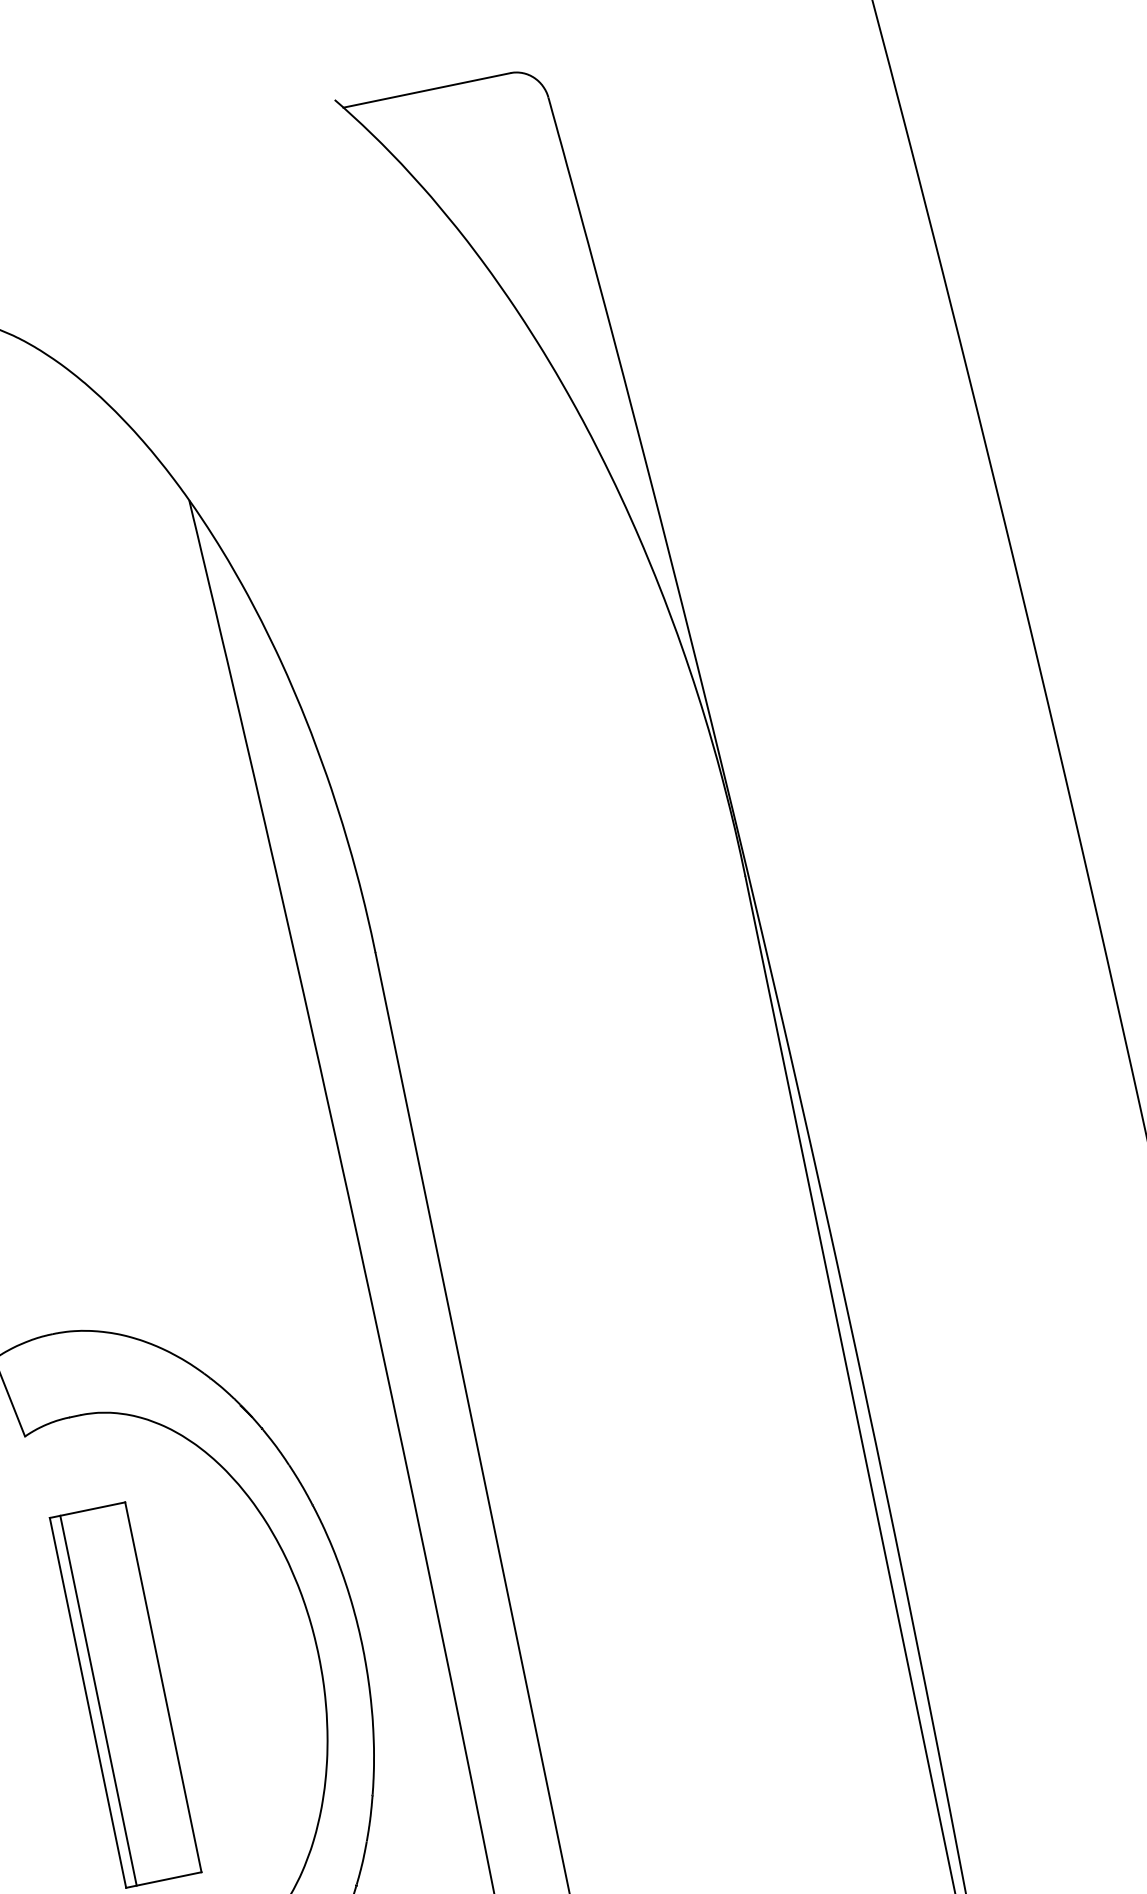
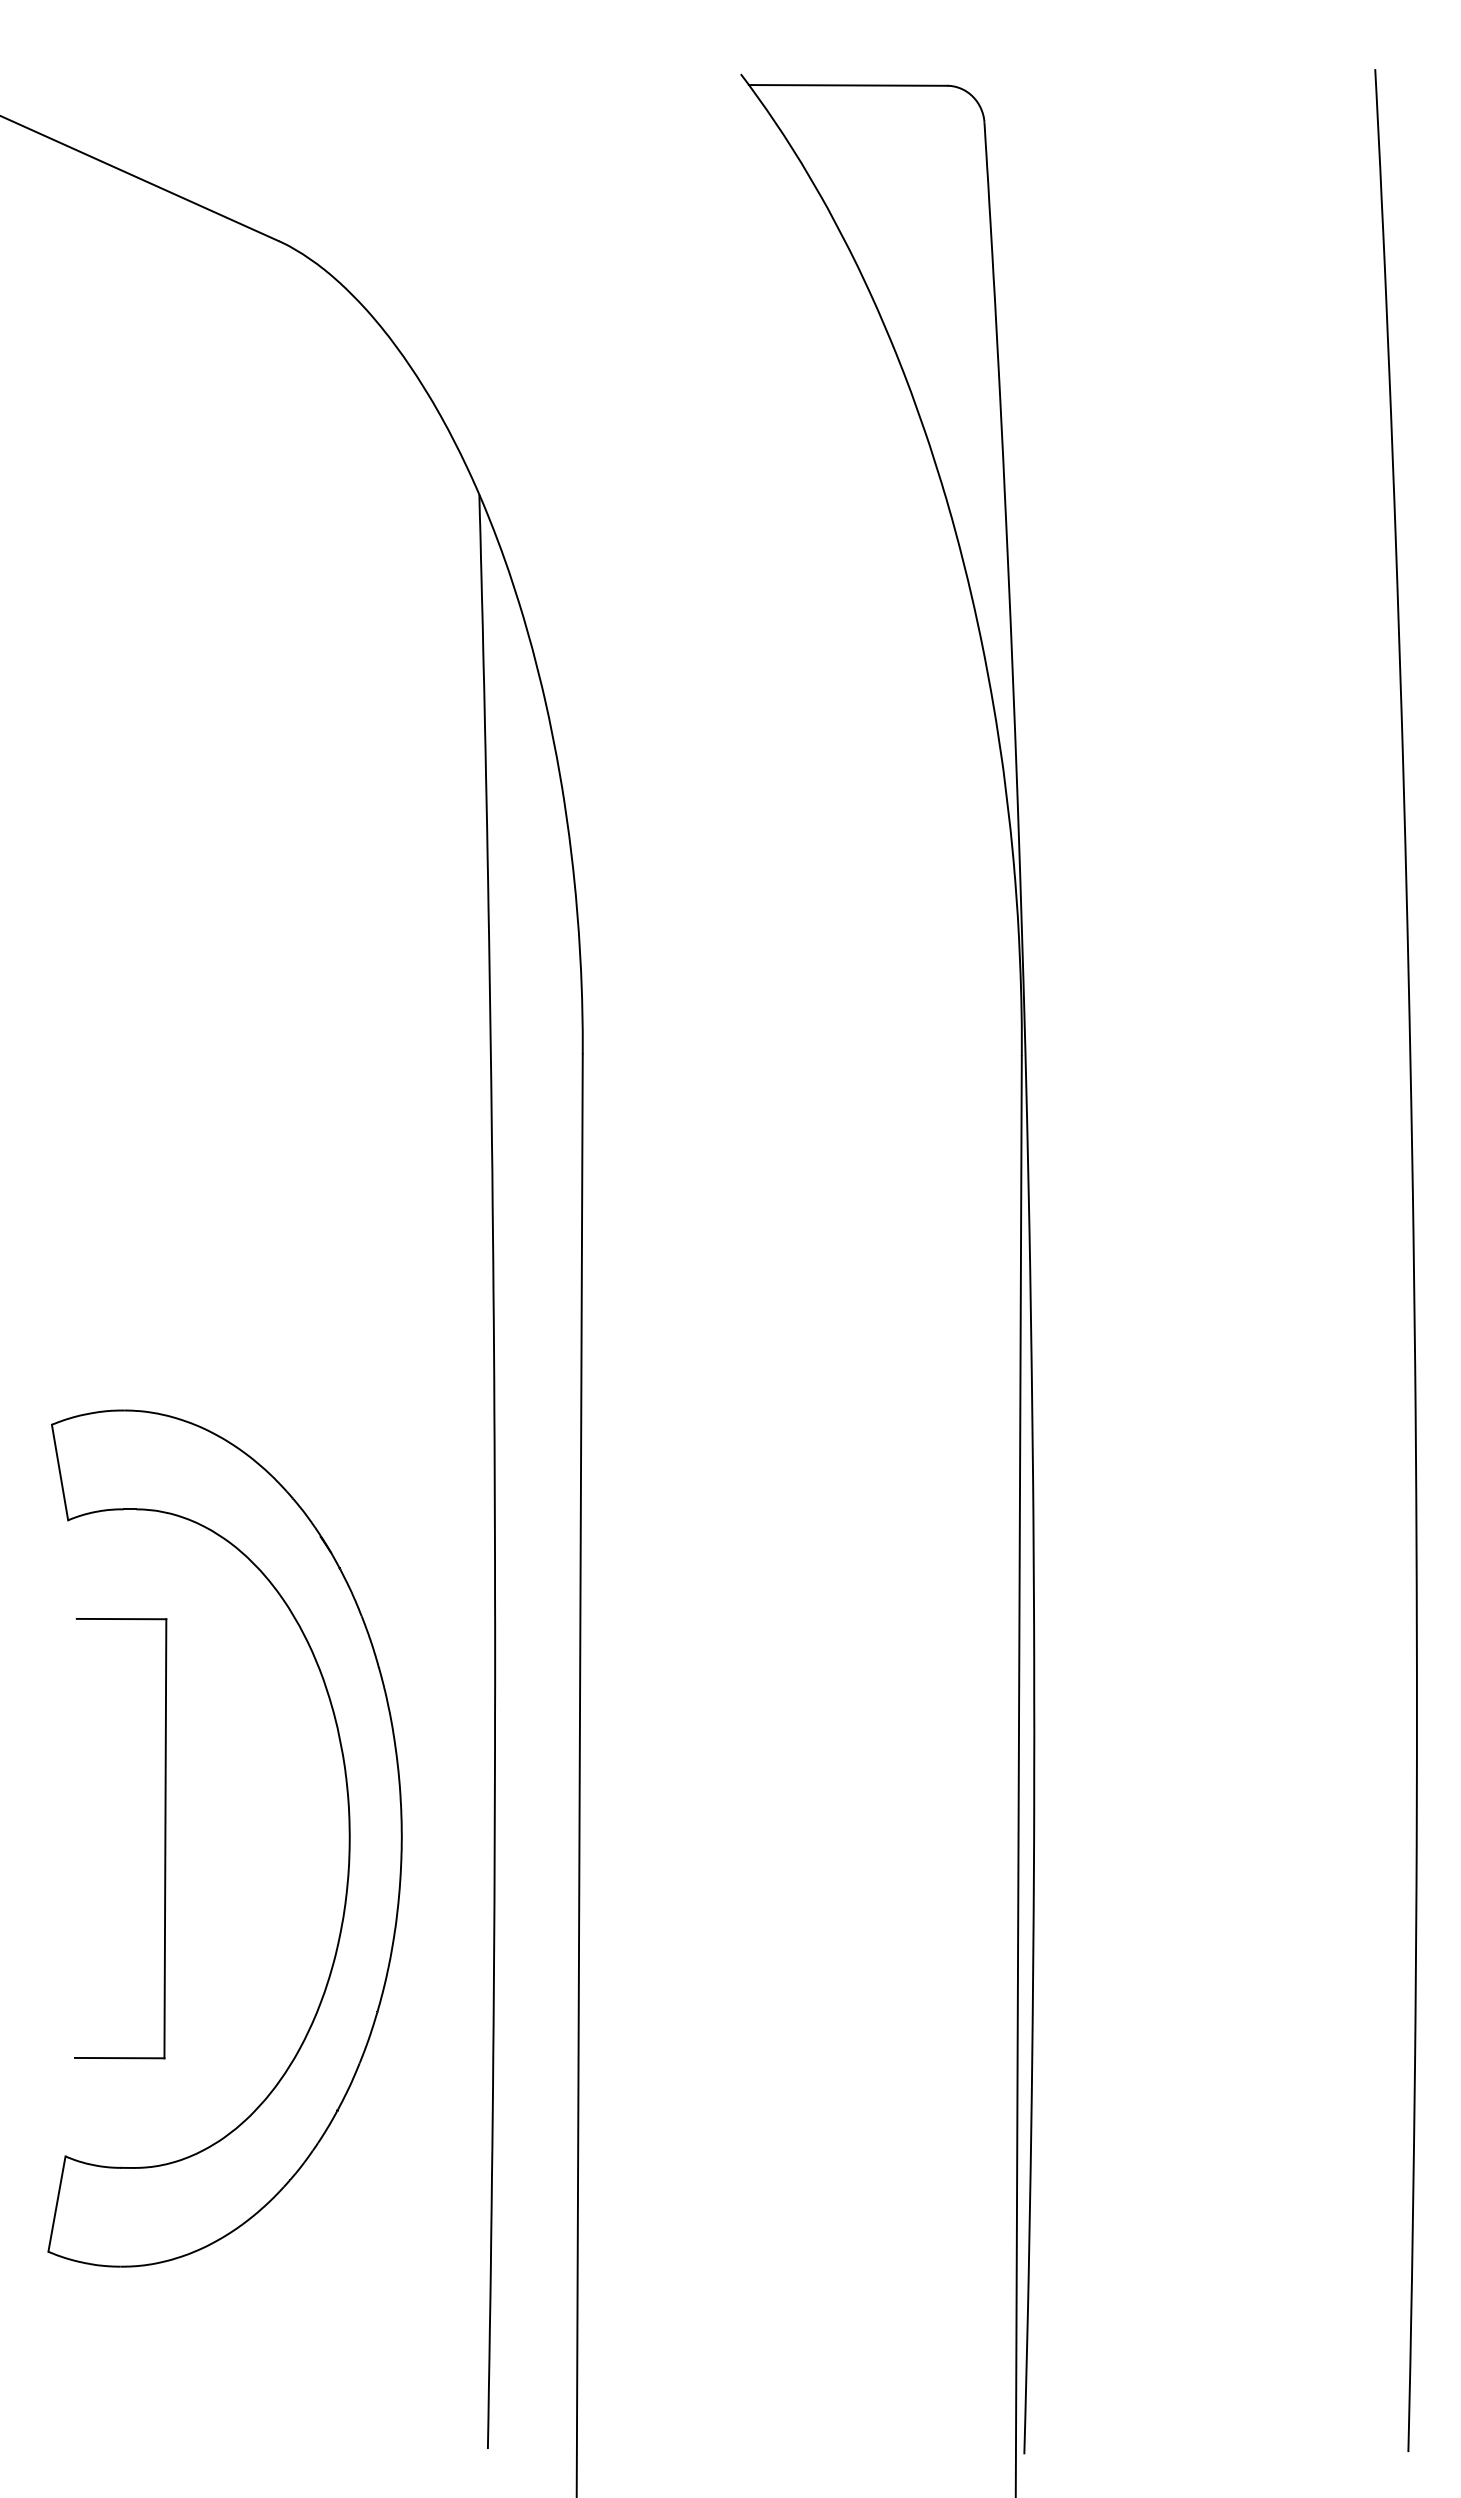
line: (98, 1699) -> (88, 1837), removed
line: (87, 1702) -> (75, 1837), removed

